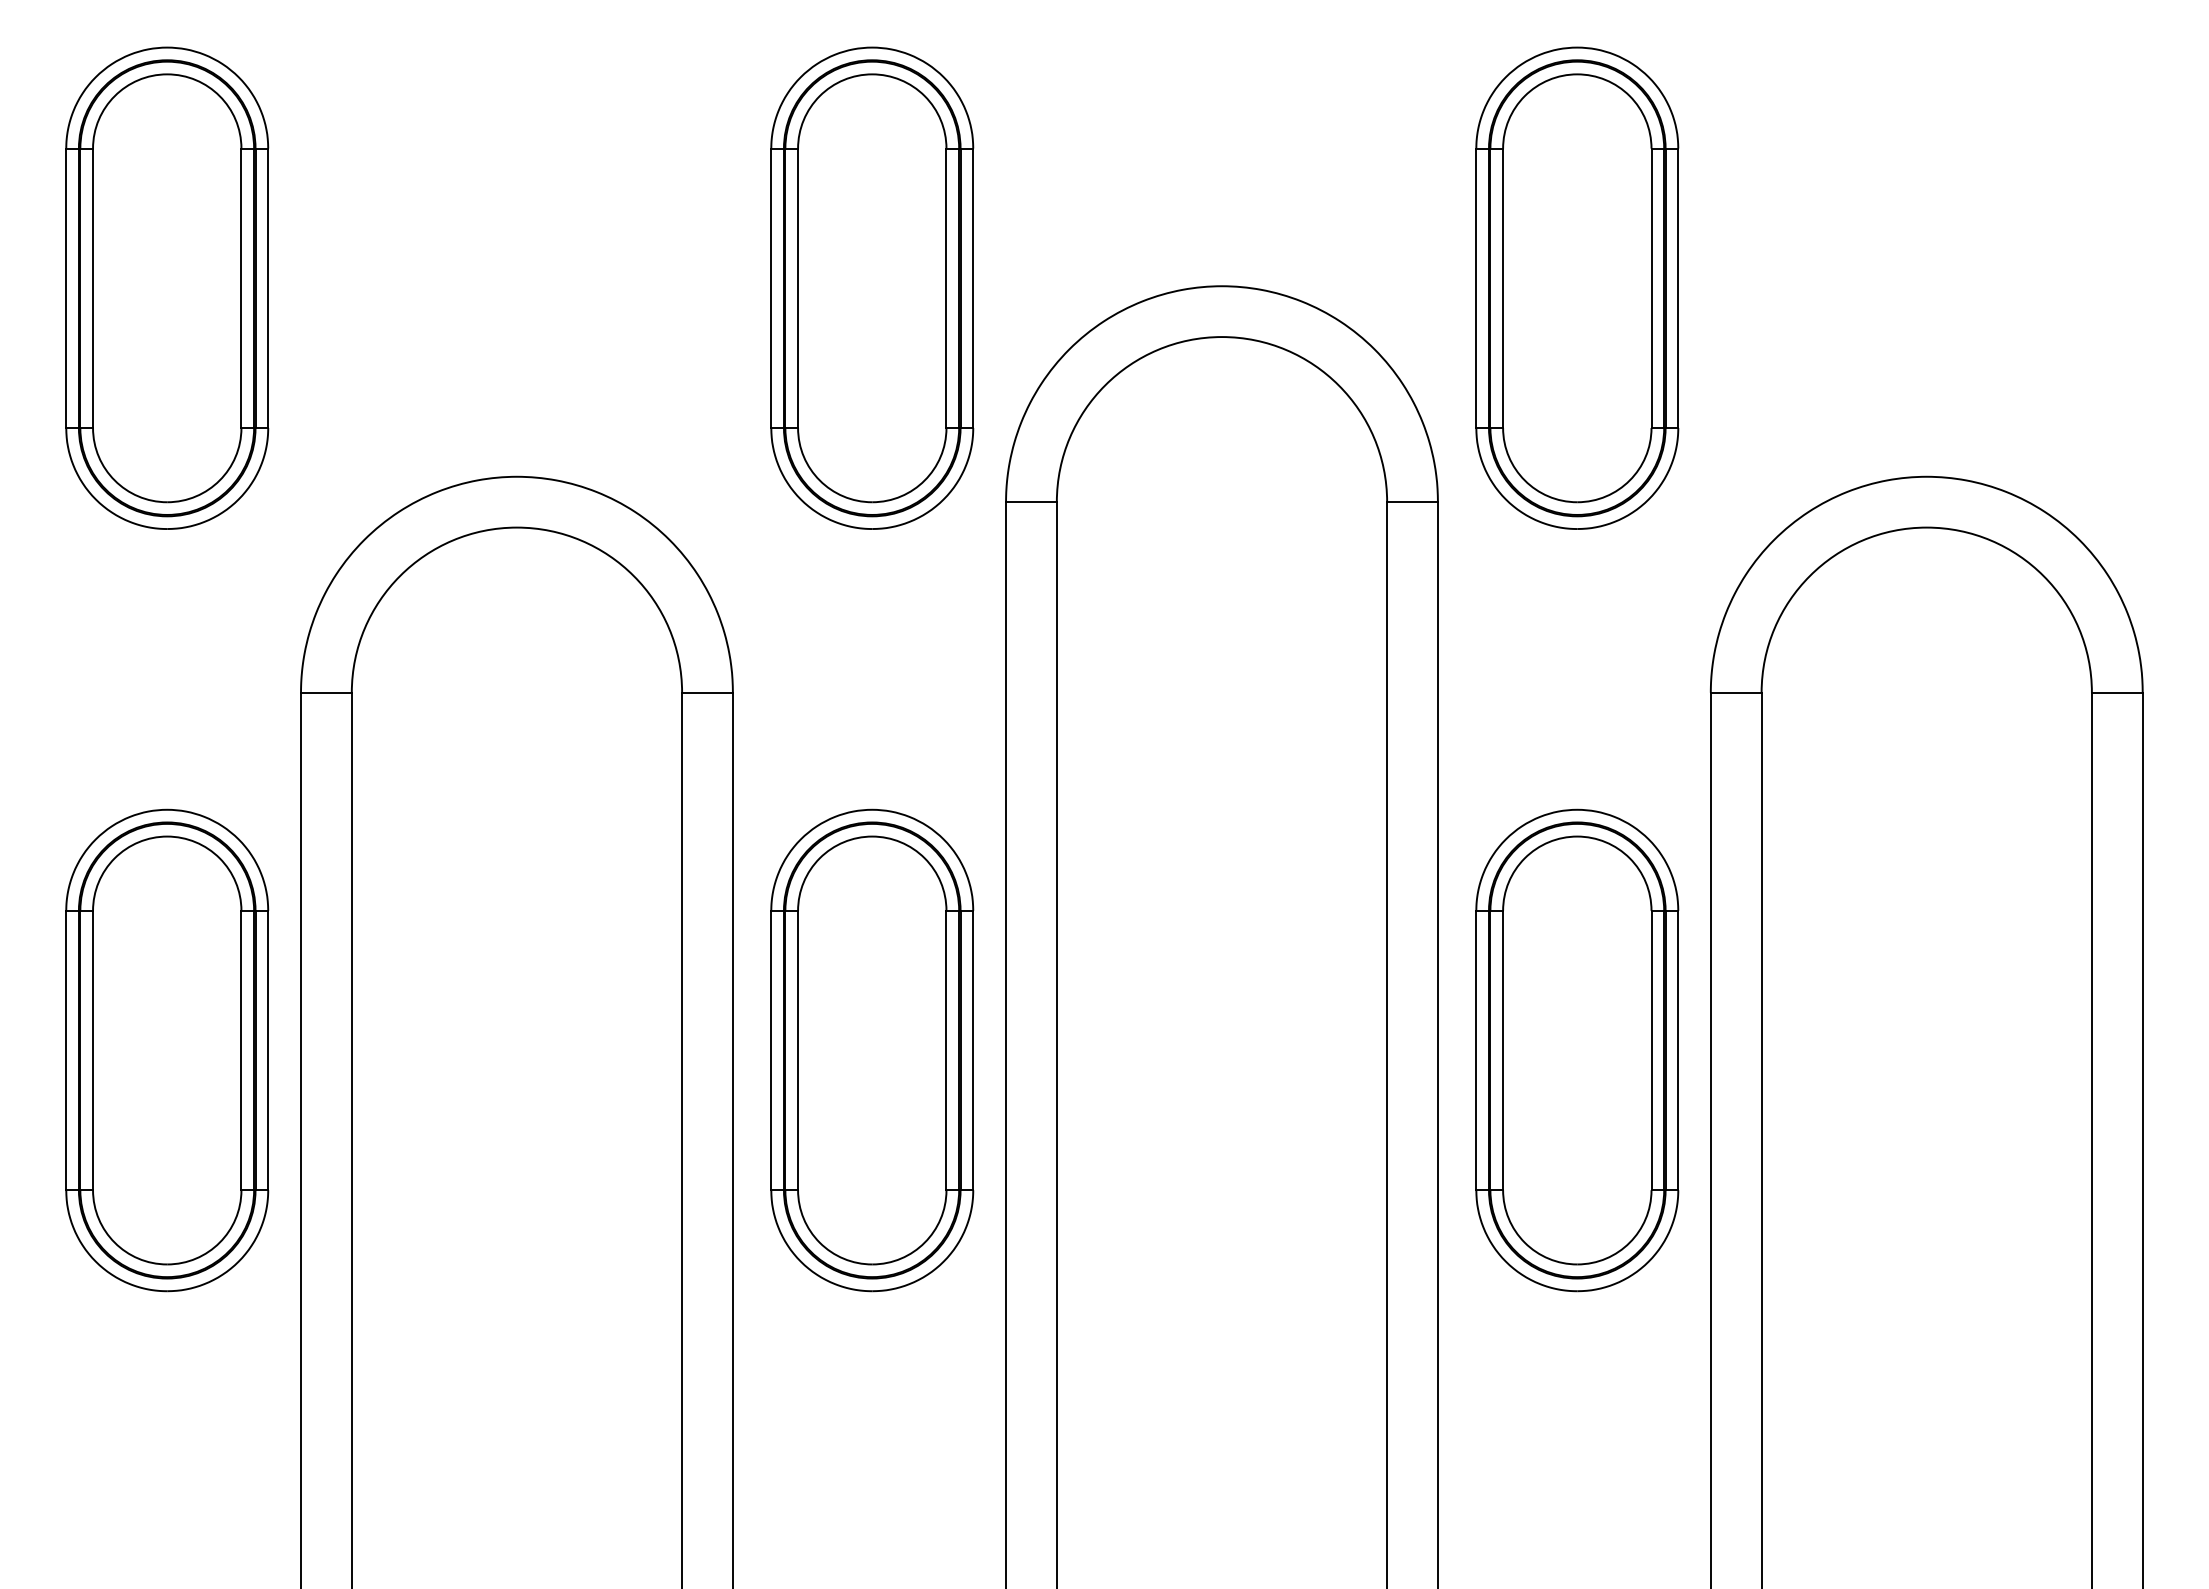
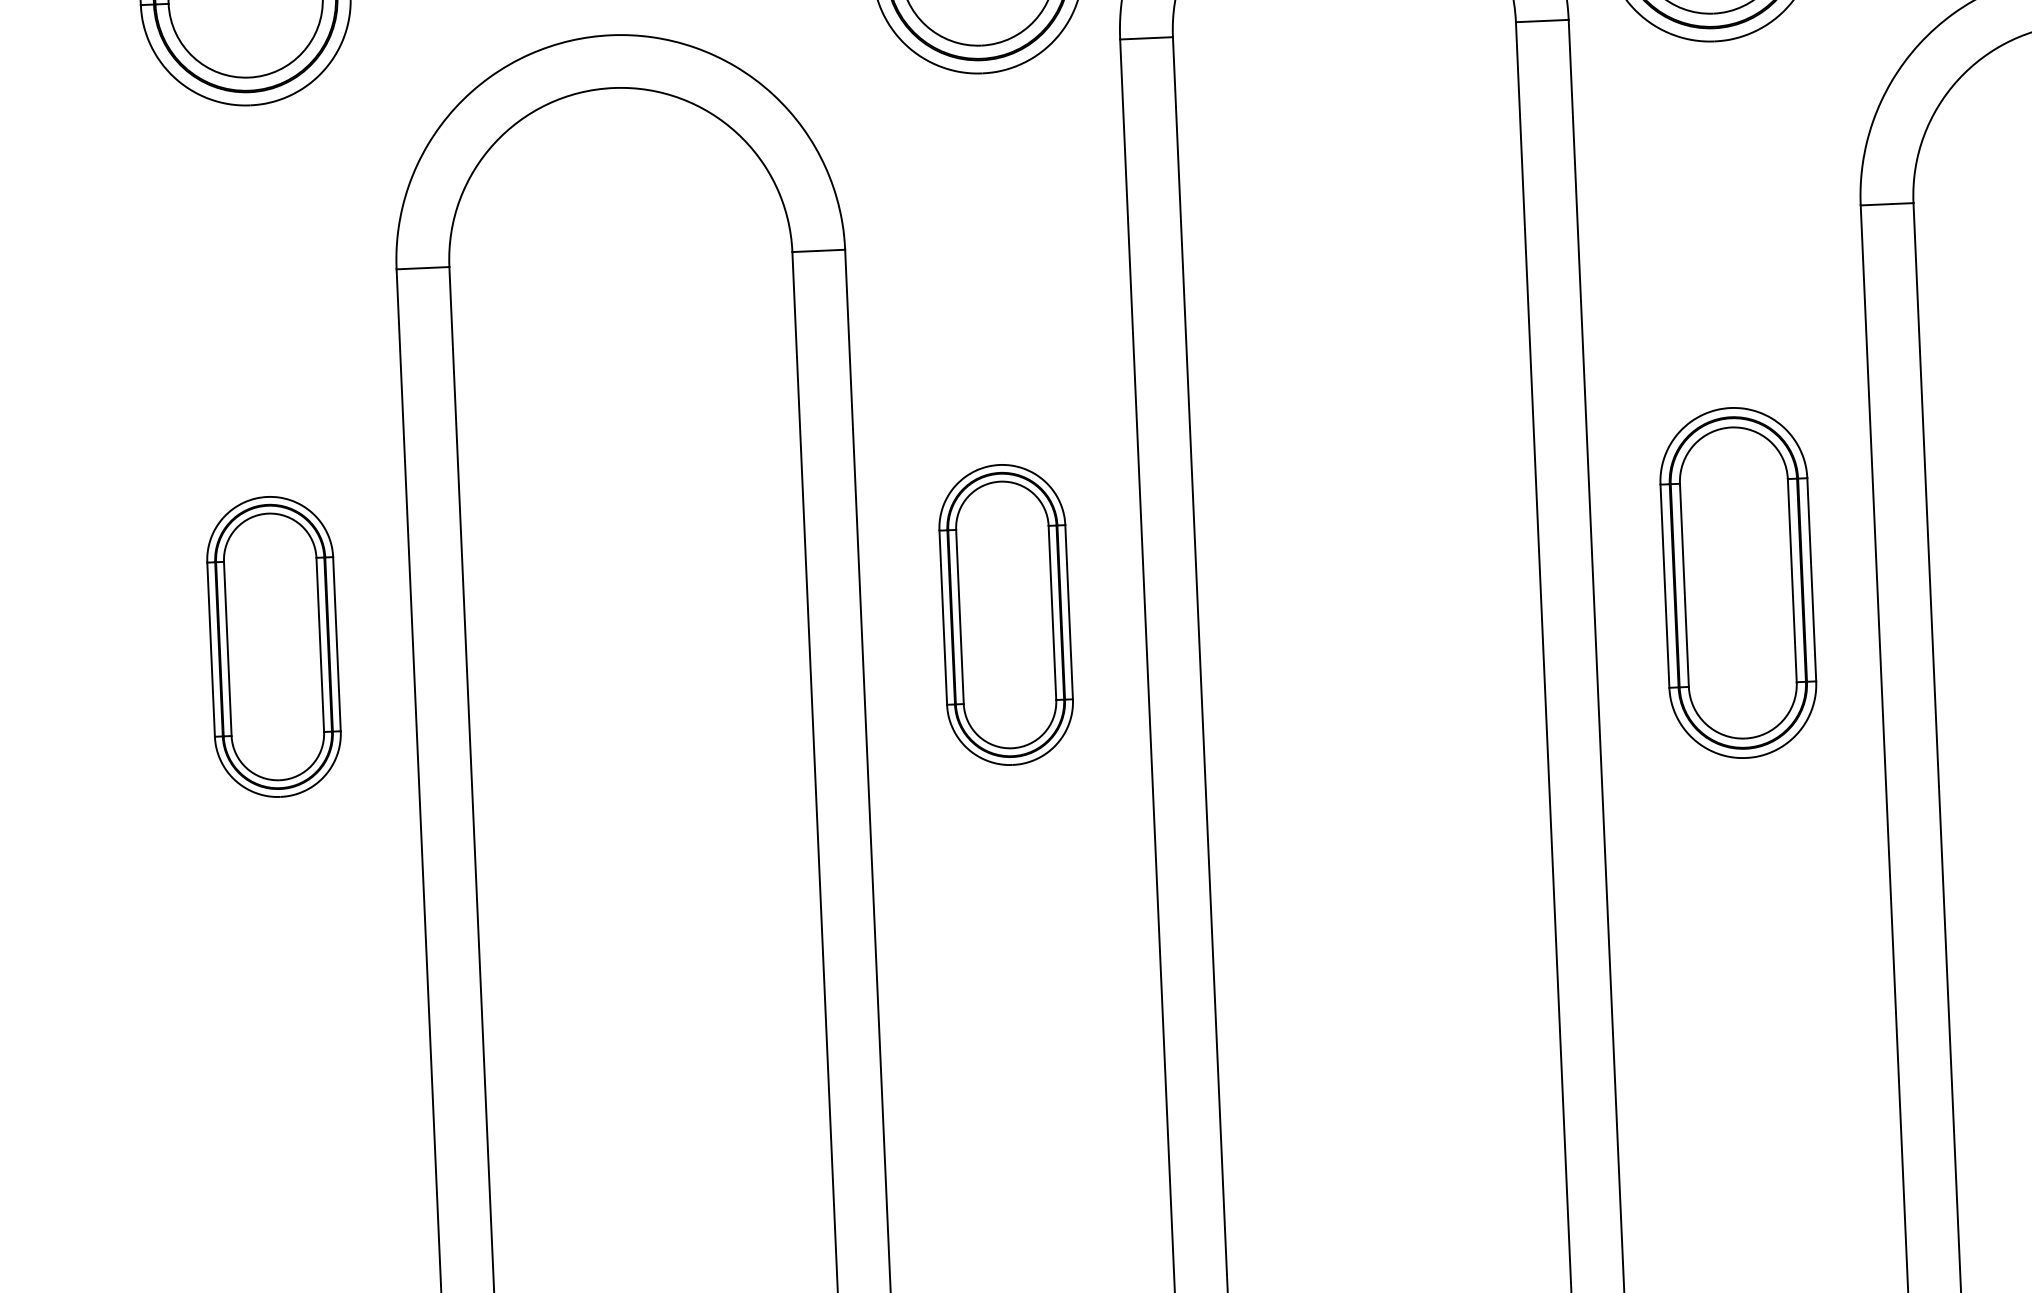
part: (167, 1050) -> (274, 646), size x0.6
part: (872, 1050) -> (1006, 614), size x0.6
part: (1577, 1050) -> (1738, 583), size x0.7

